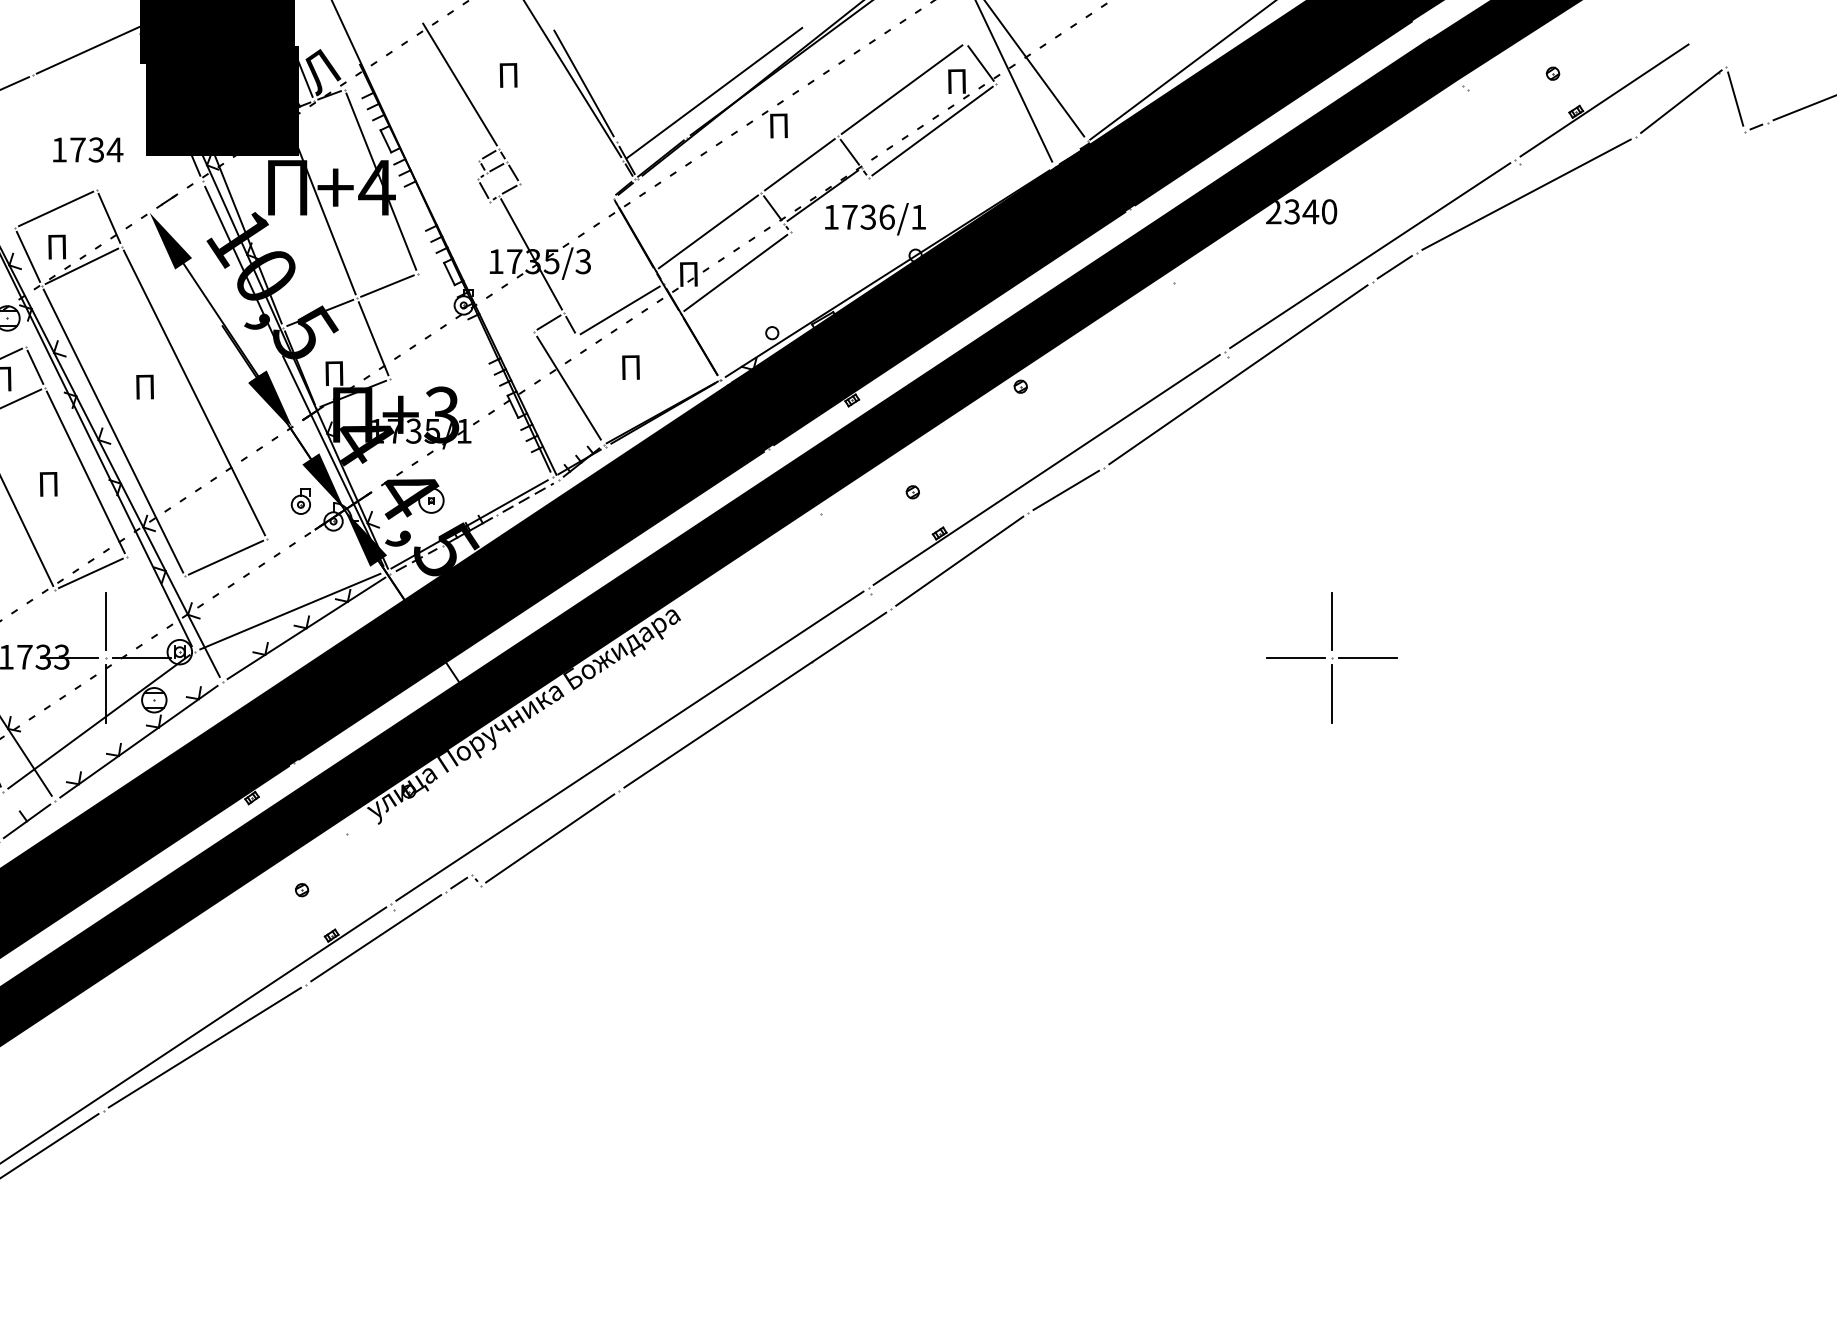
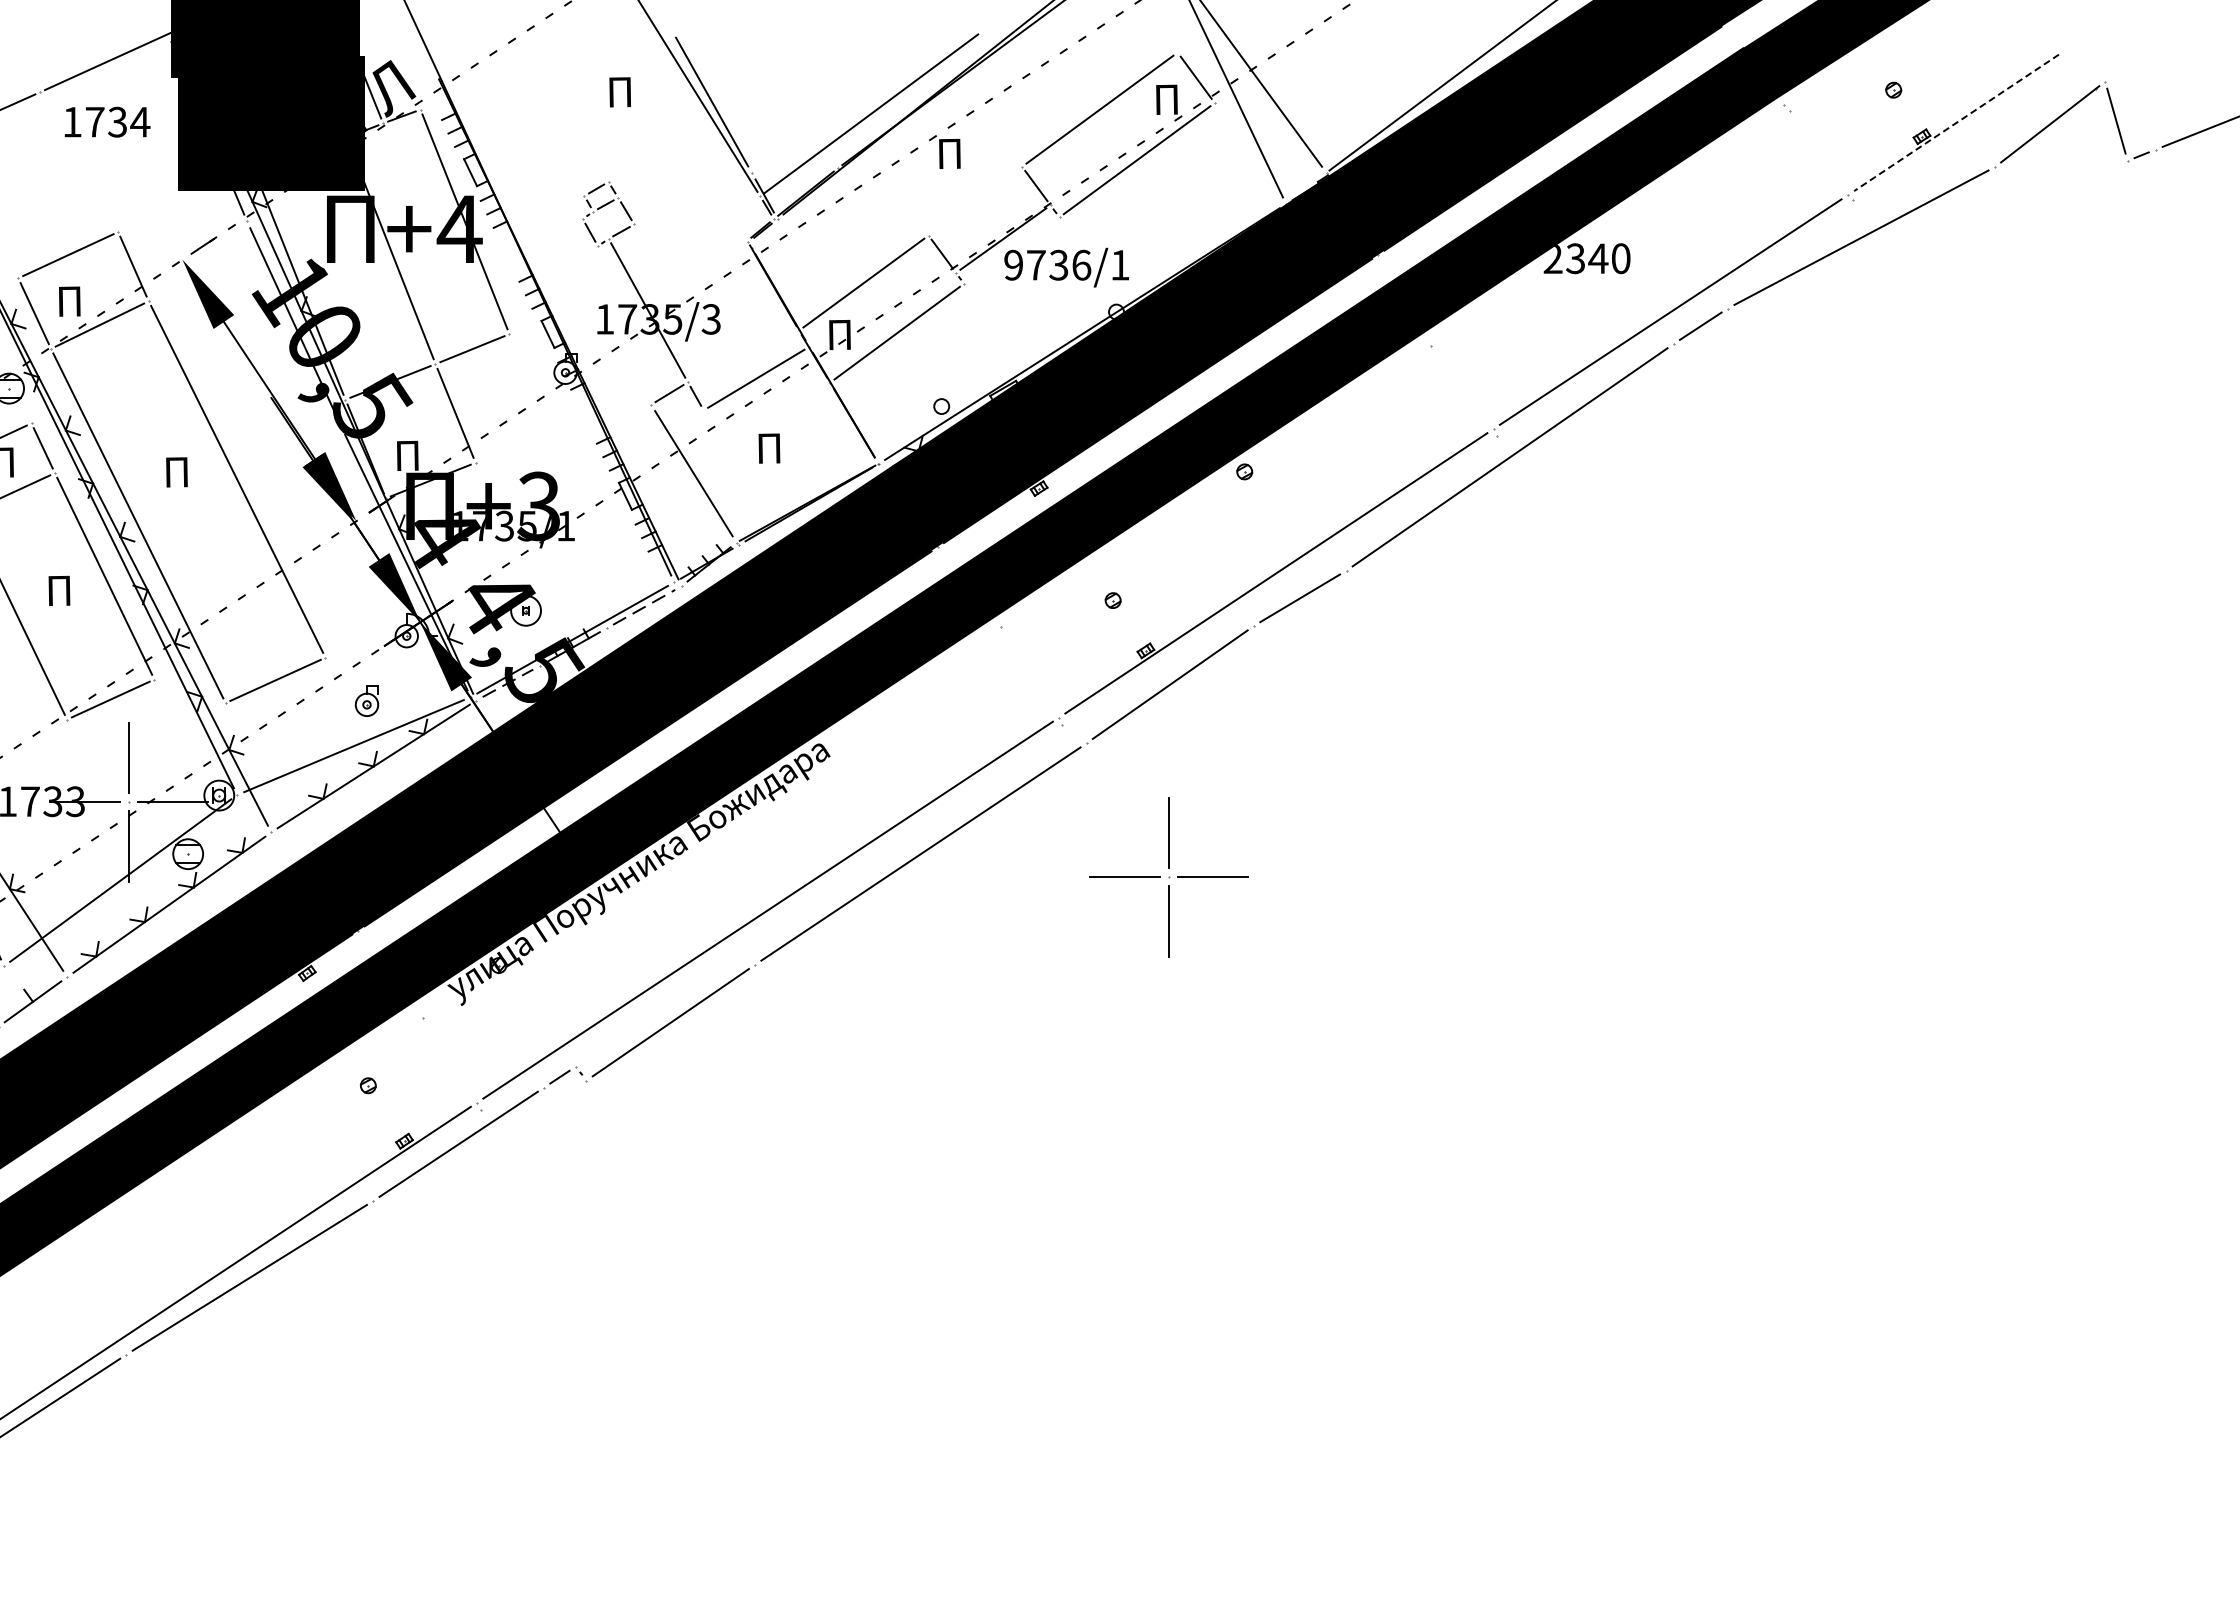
line: (459, 84) -> (560, 103), removed
line: (1604, 101) -> (1956, 123), solid -> dashed
text: (88, 149) -> (107, 121), moved
line: (799, 164) -> (974, 200), removed
text: (831, 216) -> (1013, 264), 1736/1 -> 9736/1
part: (300, 501) -> (366, 700), moved
part: (1331, 657) -> (1168, 877), moved

